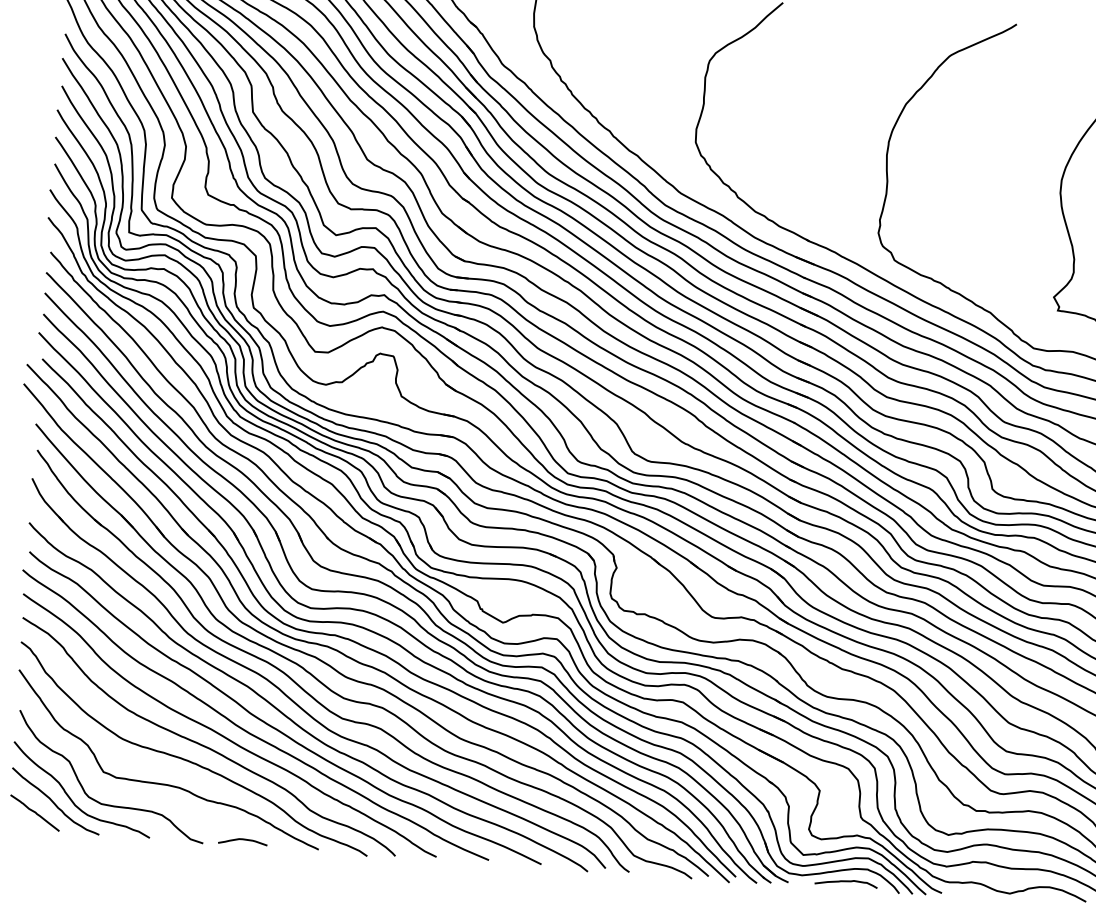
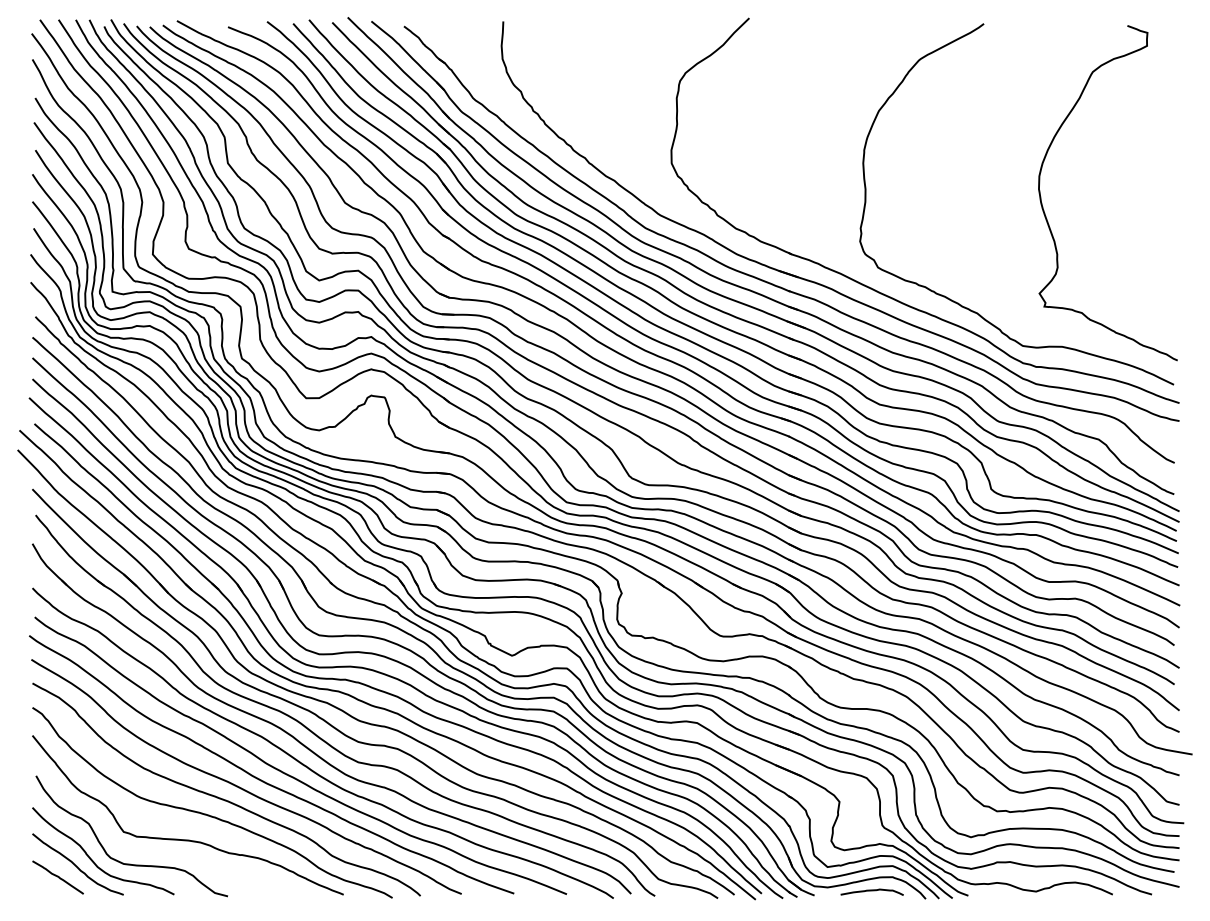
curve: (243, 840) -> (267, 890), removed

